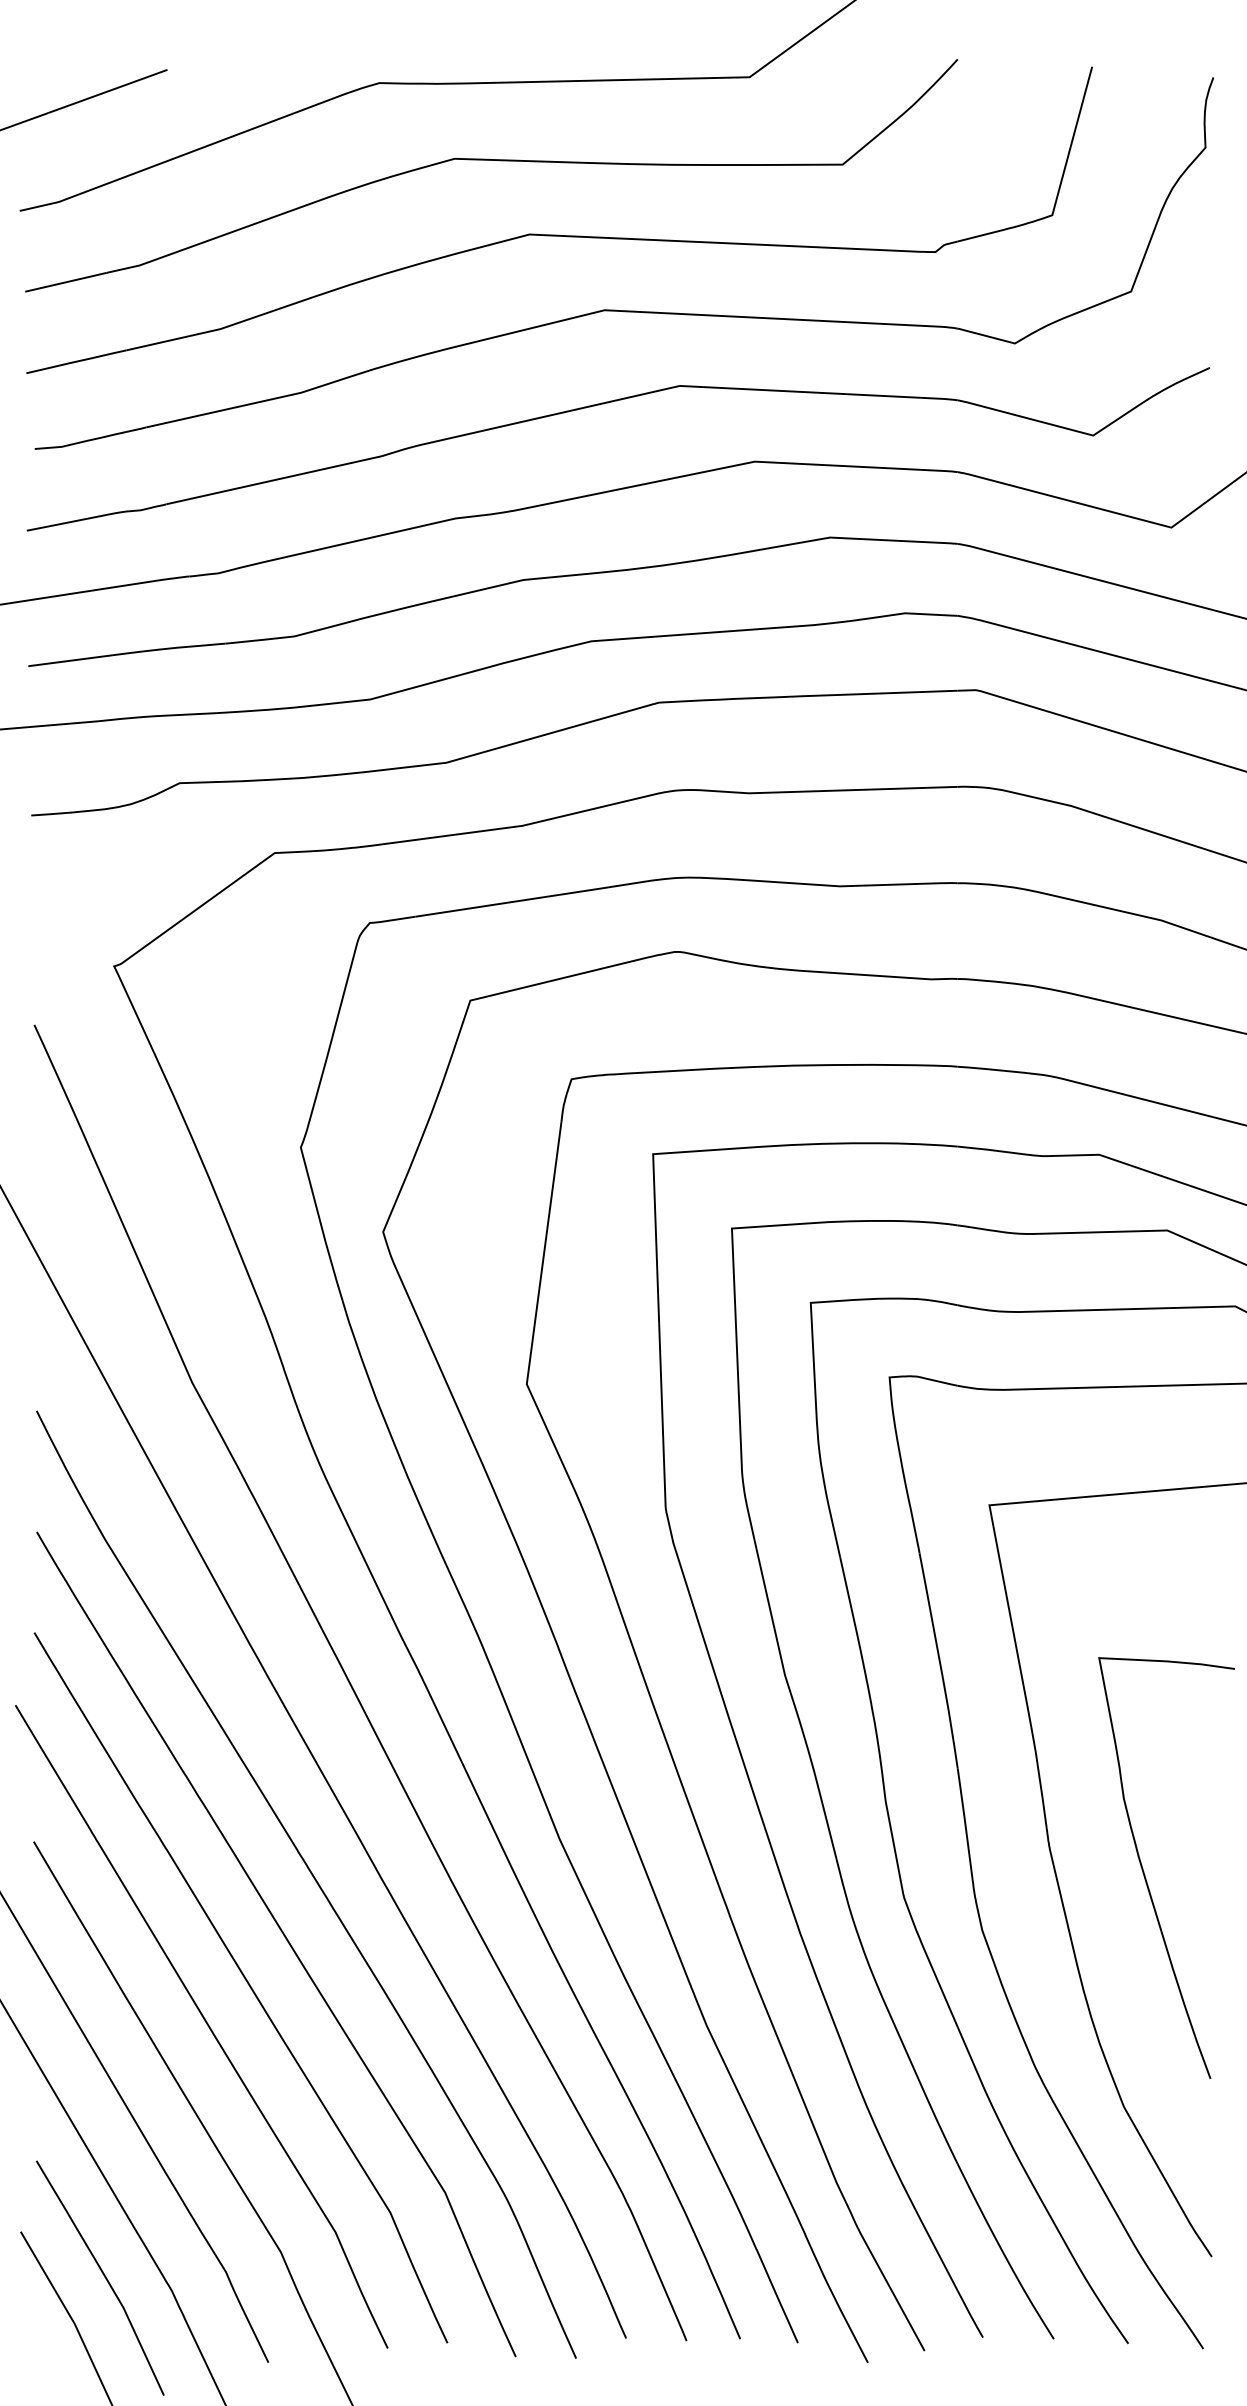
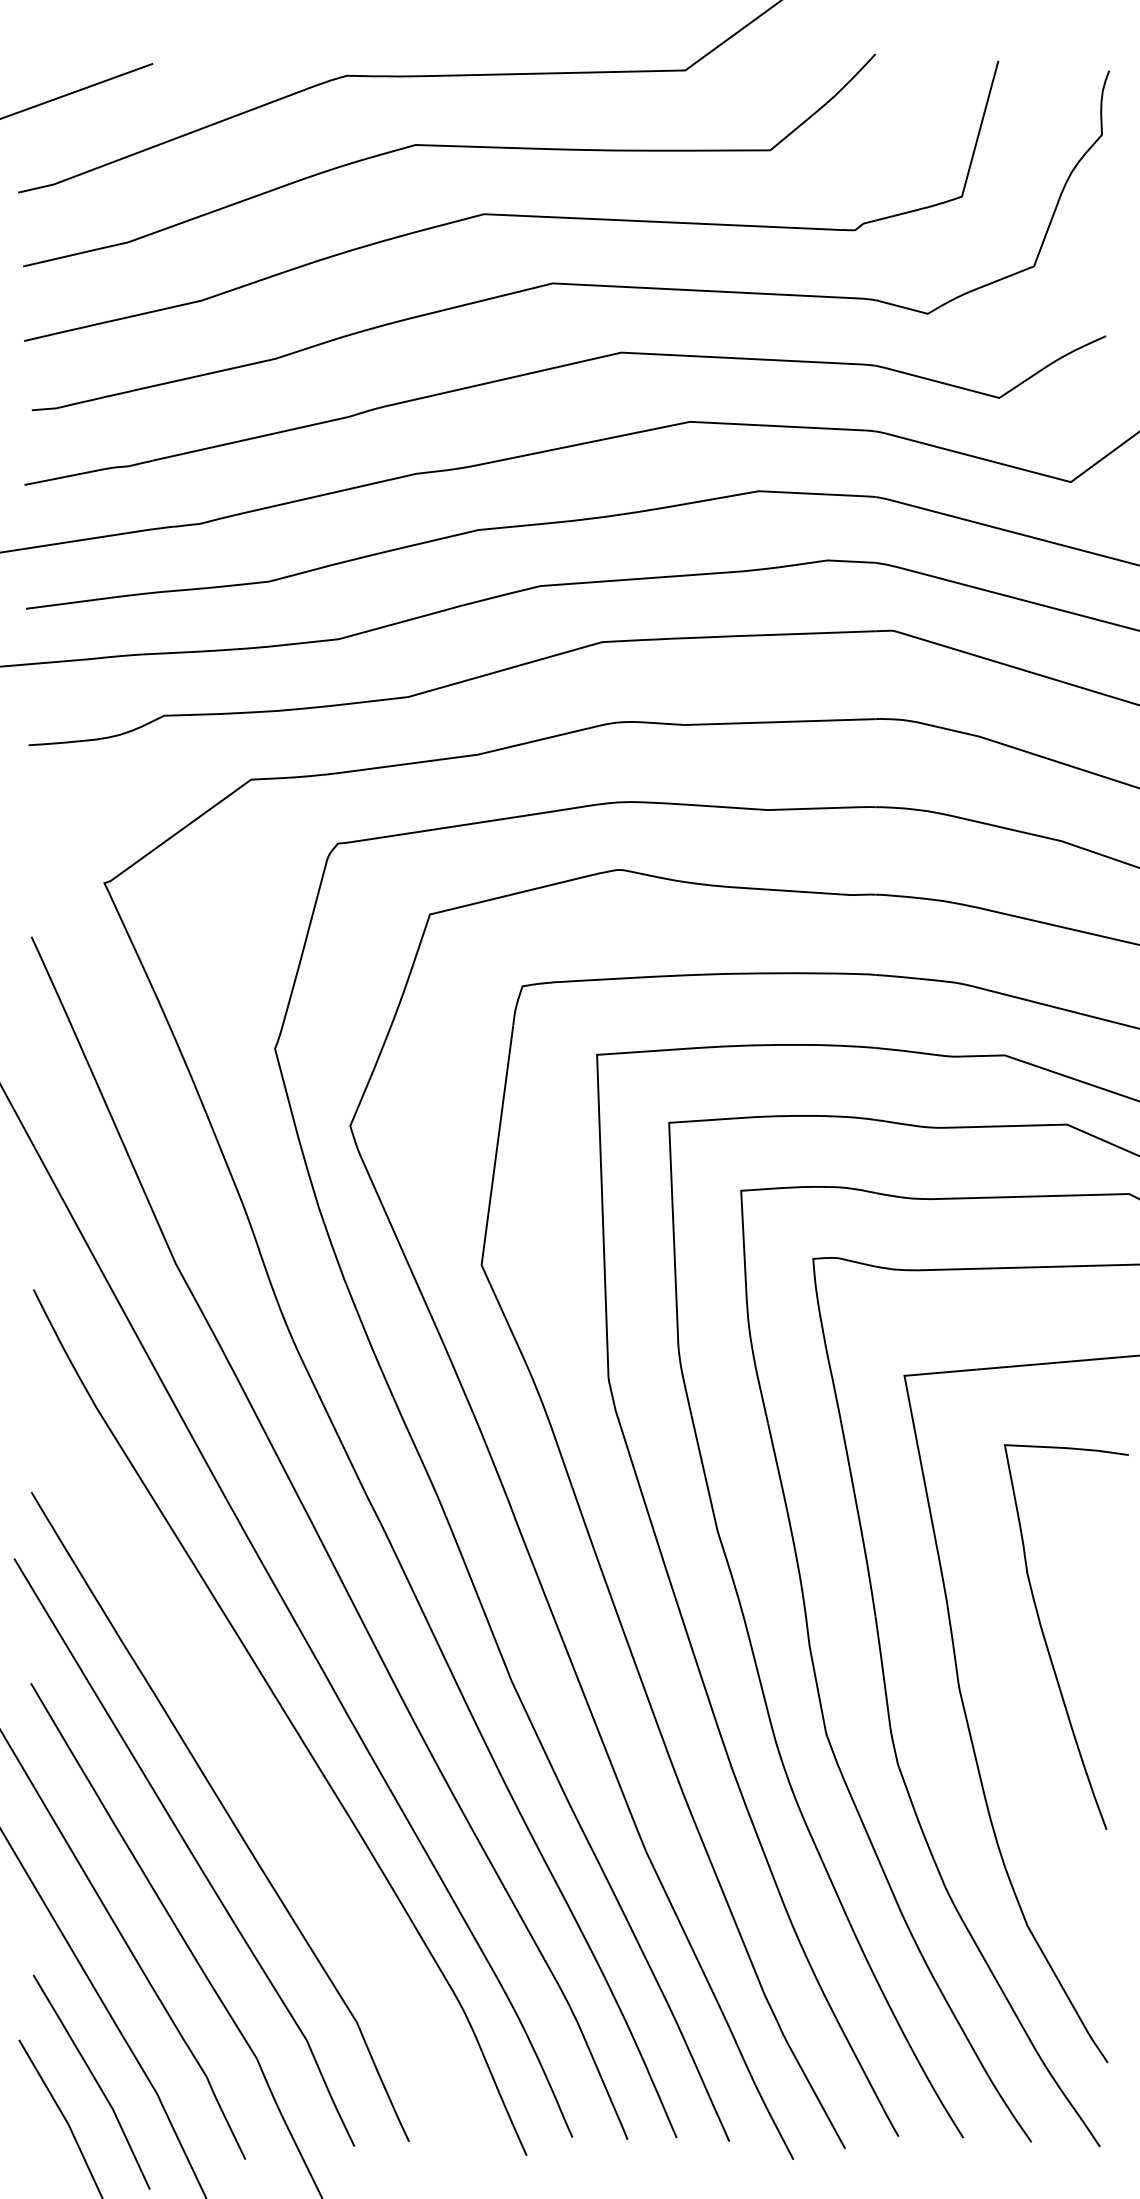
curve: (1144, 1871) -> (1046, 1640), moved
curve: (285, 1939) -> (261, 1772), removed

